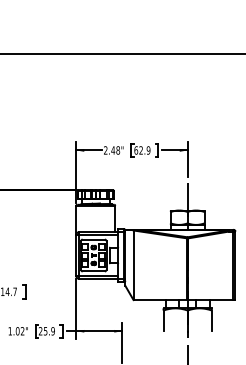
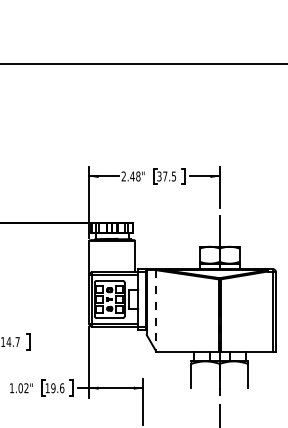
text: (142, 150) -> (166, 176), 62.9 -> 37.5
line: (133, 264) -> (156, 310), solid -> dashed
text: (46, 331) -> (54, 388), 25.9 -> 19.6

